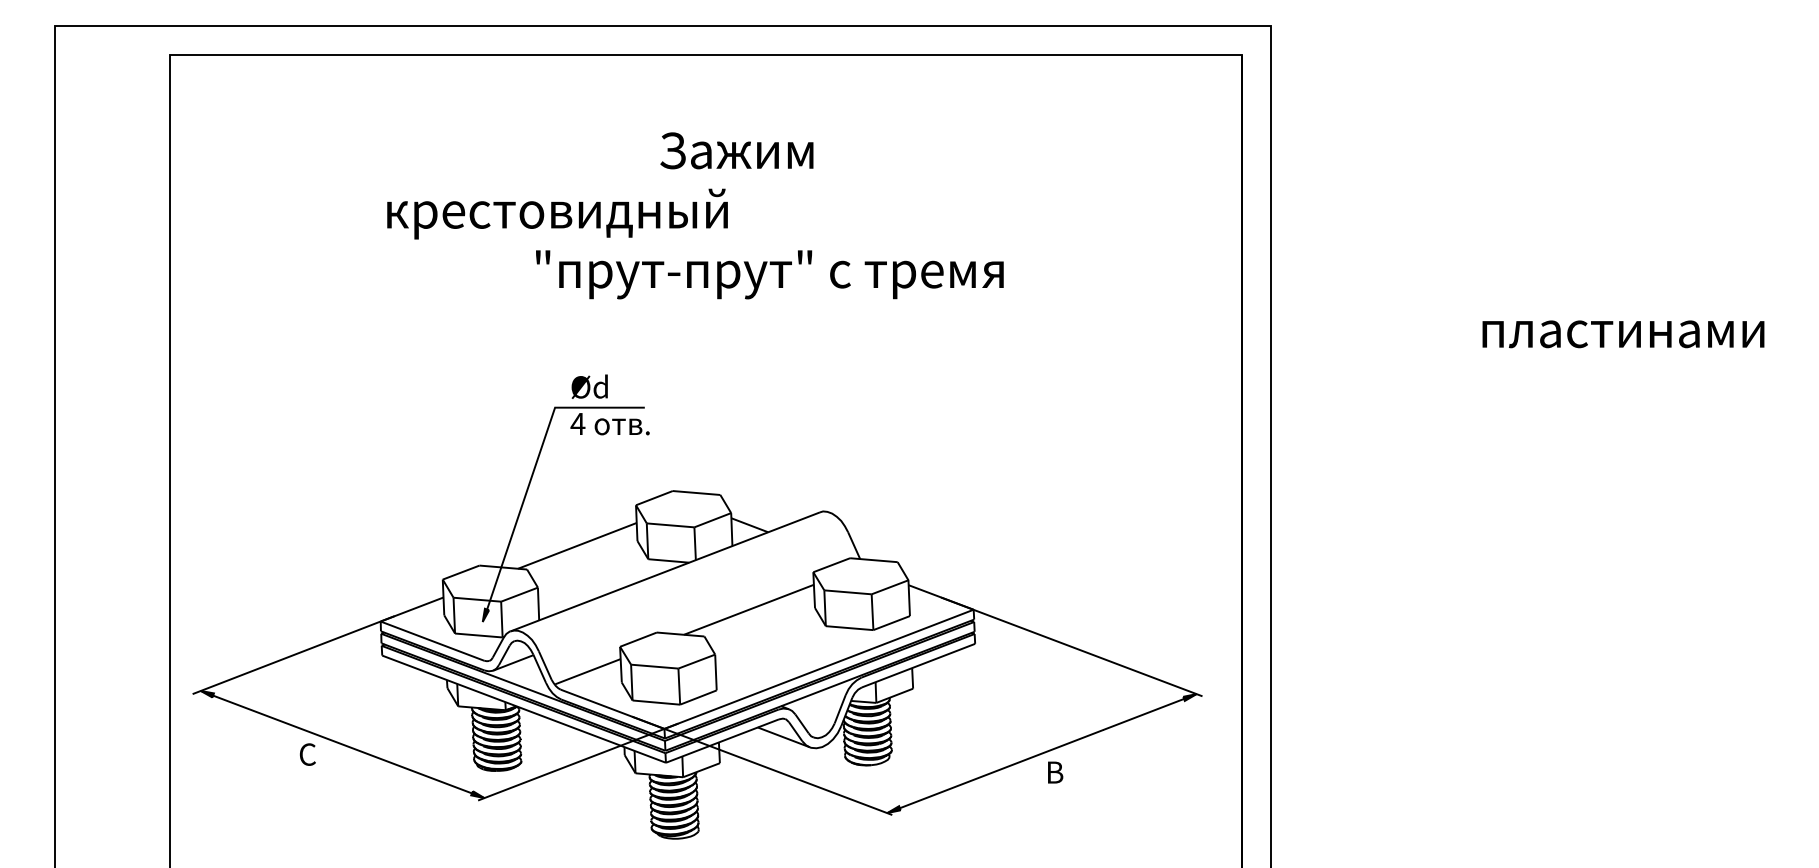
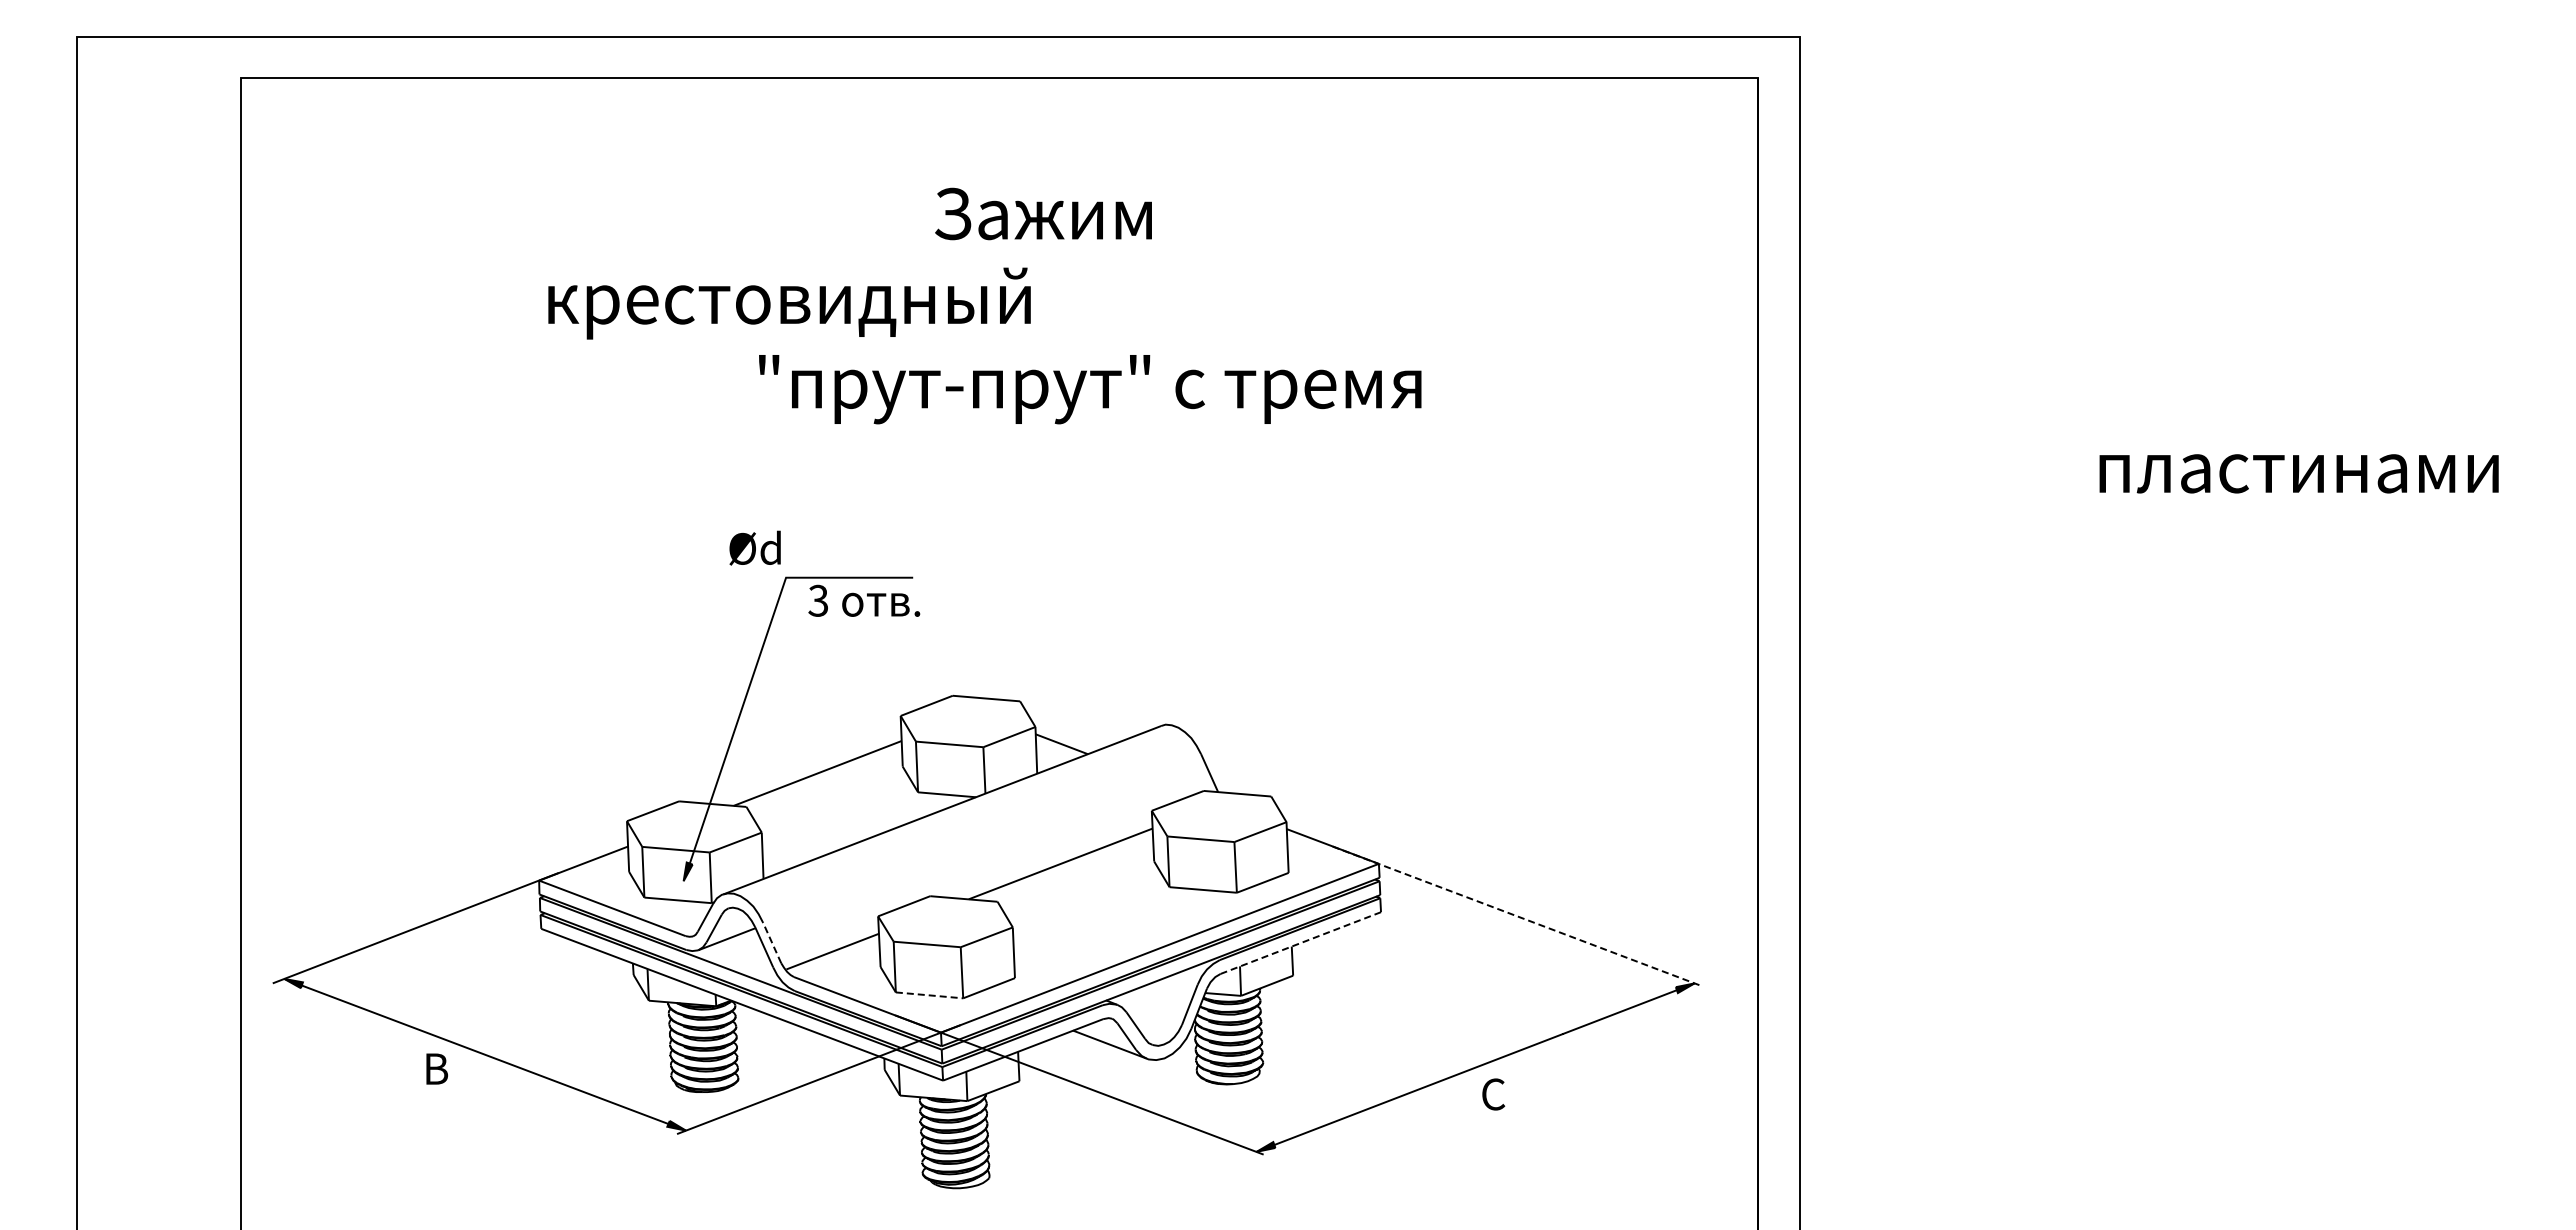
text: (589, 386) -> (754, 547), moved
text: (577, 423) -> (818, 600), 4 -> 3
line: (1071, 646) -> (1517, 916), solid -> dashed
line: (545, 665) -> (772, 942), solid -> dashed
line: (918, 665) -> (1300, 943), solid -> dashed
line: (656, 702) -> (929, 995), solid -> dashed
text: (308, 754) -> (436, 1069), C -> B
text: (1054, 772) -> (1493, 1094), B -> C

